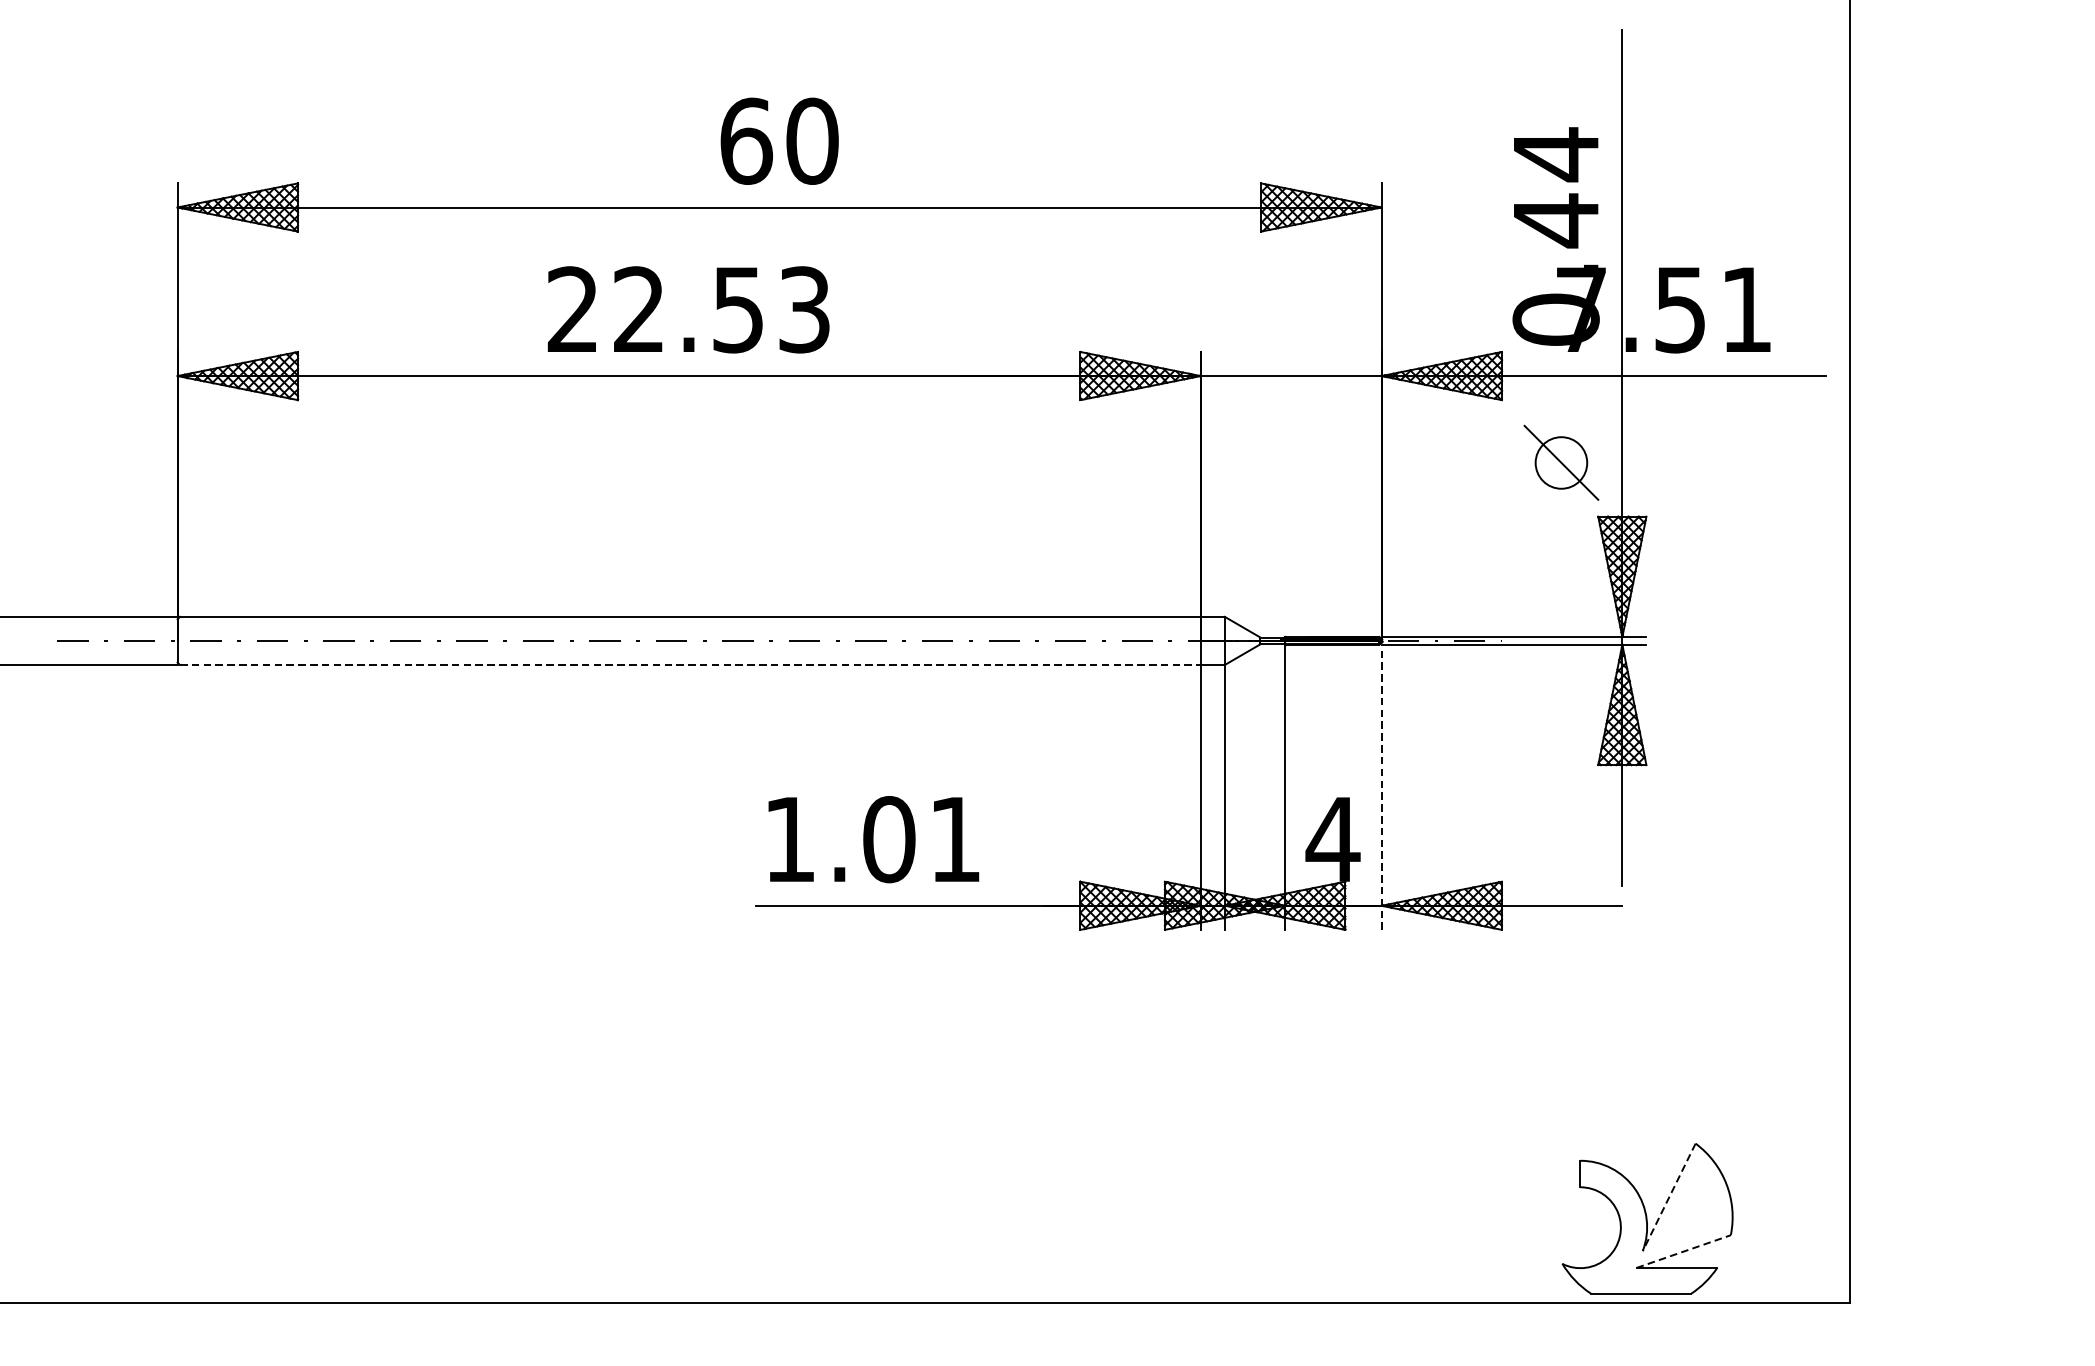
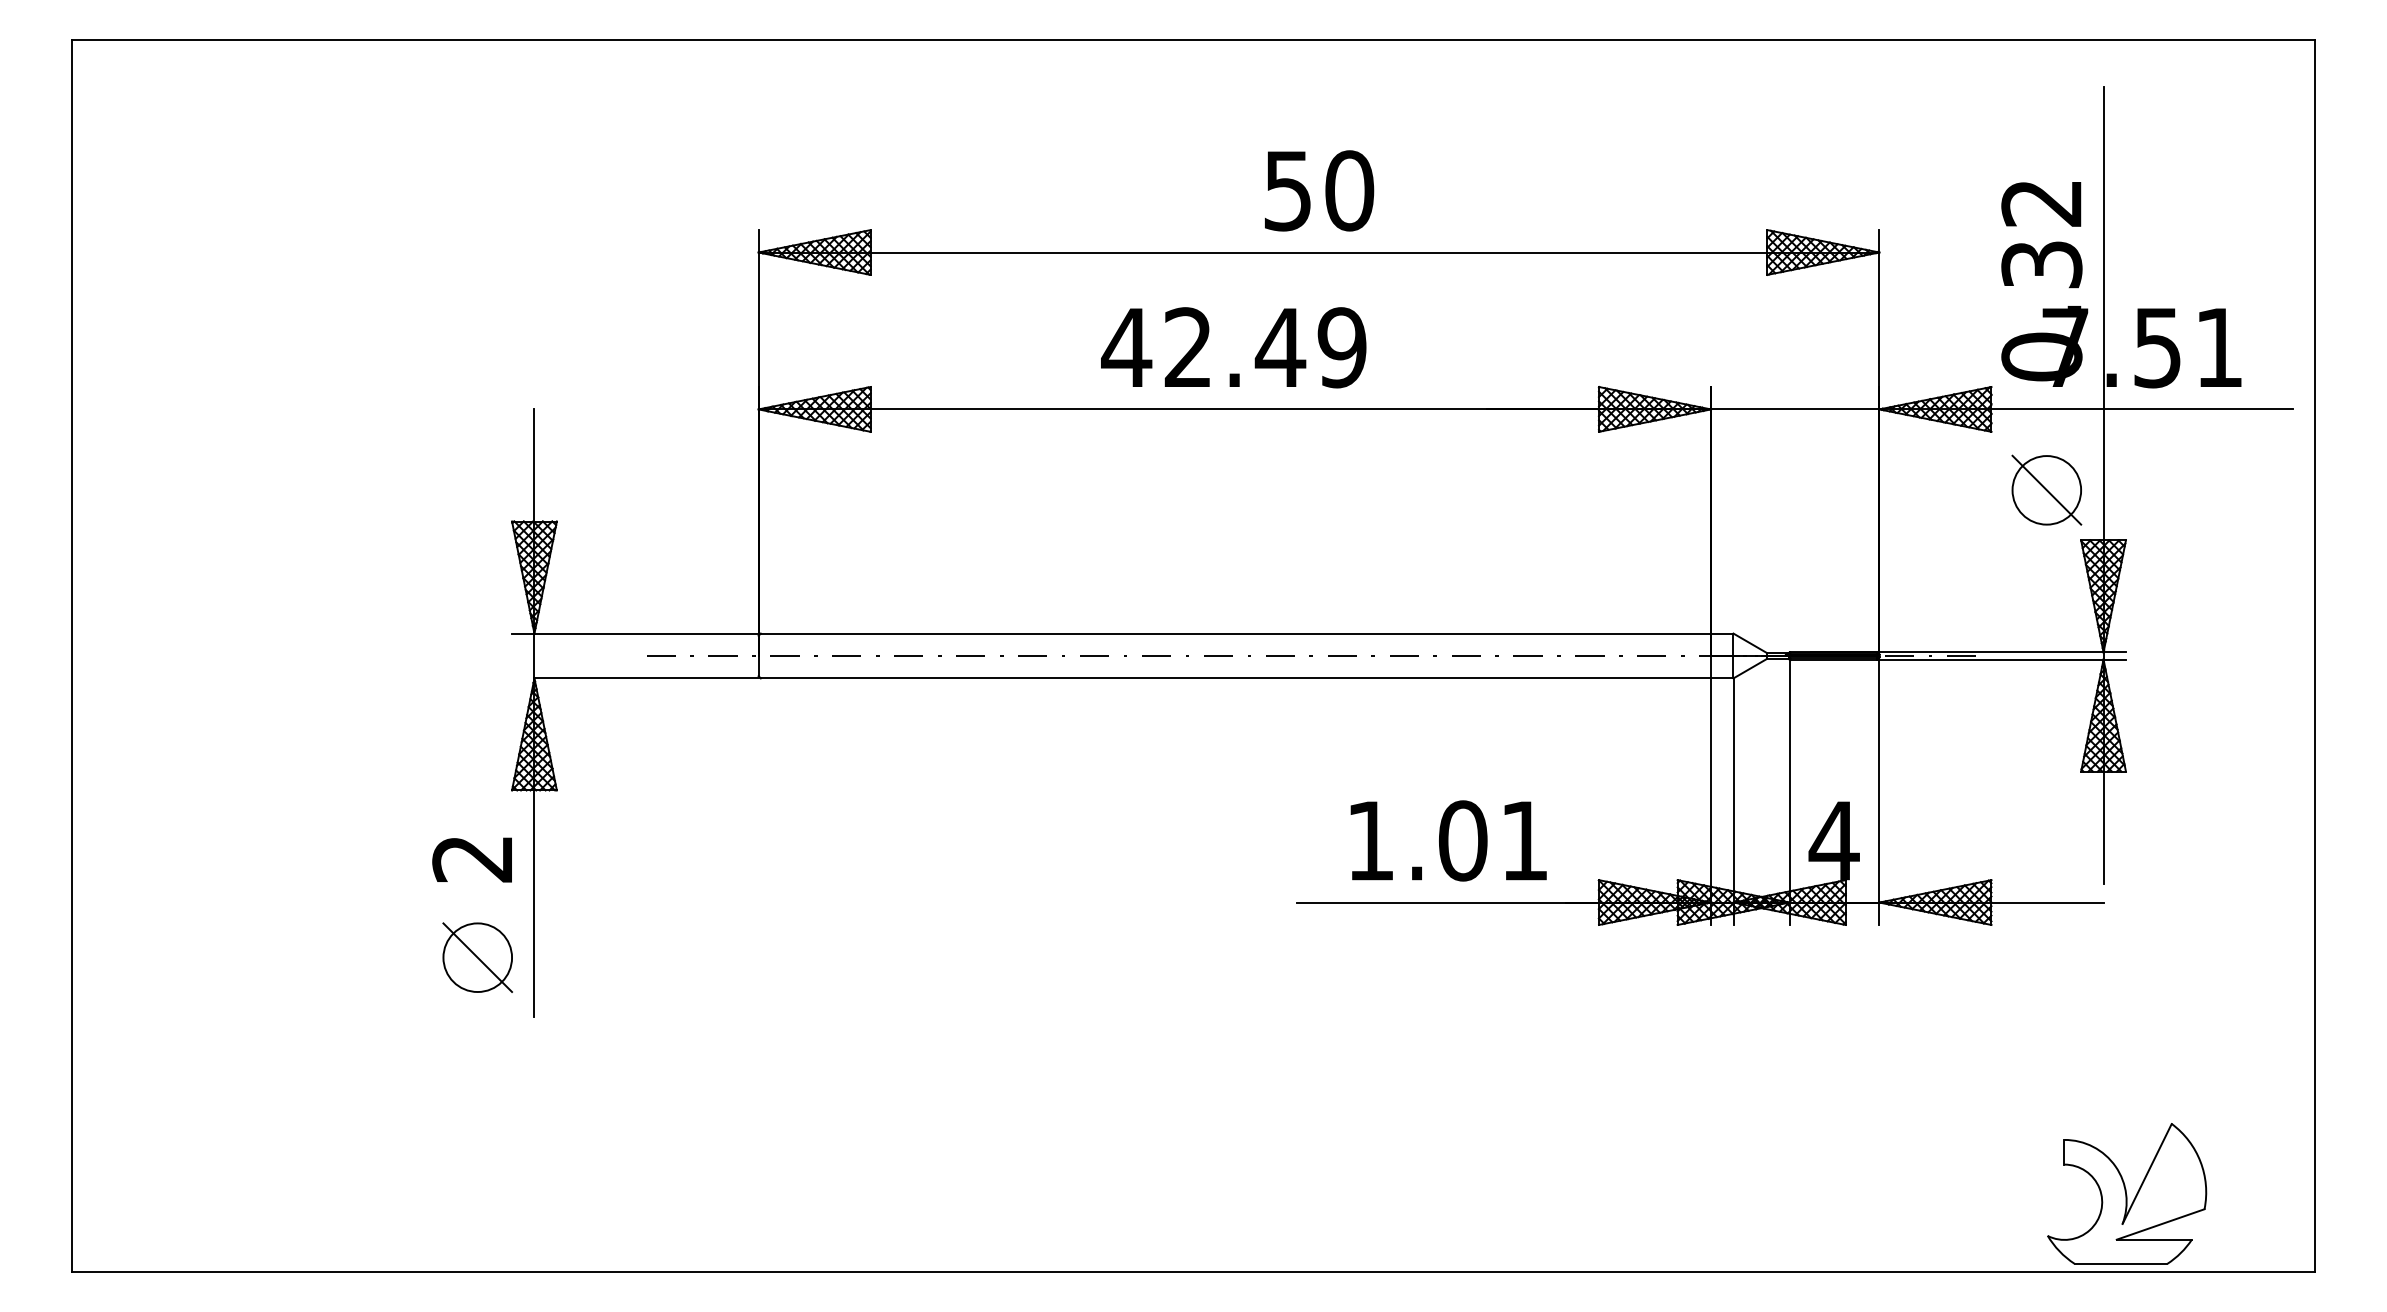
text: (746, 140) -> (1288, 190), 60 -> 50
text: (1555, 187) -> (2041, 233), 0.44 -> 0.32
text: (687, 309) -> (1233, 347), 22.53 -> 42.49
circle: (1561, 463) -> (2046, 490), size x1.43
line: (690, 665) -> (1236, 678), dashed -> solid
line: (1381, 787) -> (1879, 792), dashed -> solid
text: (873, 839) -> (1448, 840), moved
line: (1669, 1197) -> (2147, 1174), dashed -> solid
line: (1683, 1251) -> (2160, 1224), dashed -> solid

